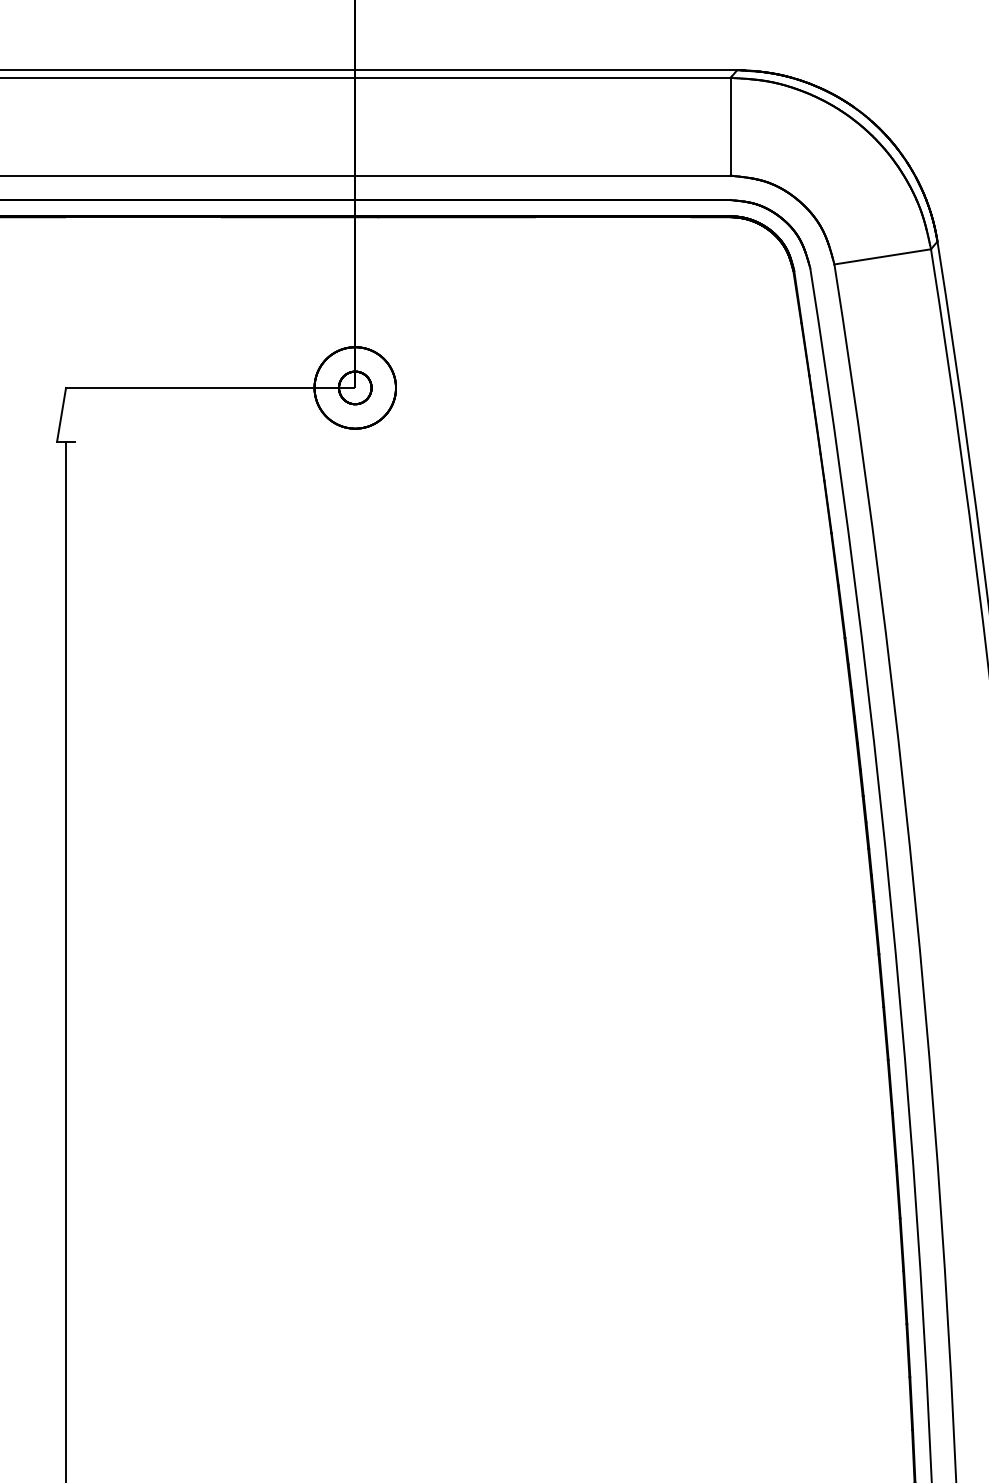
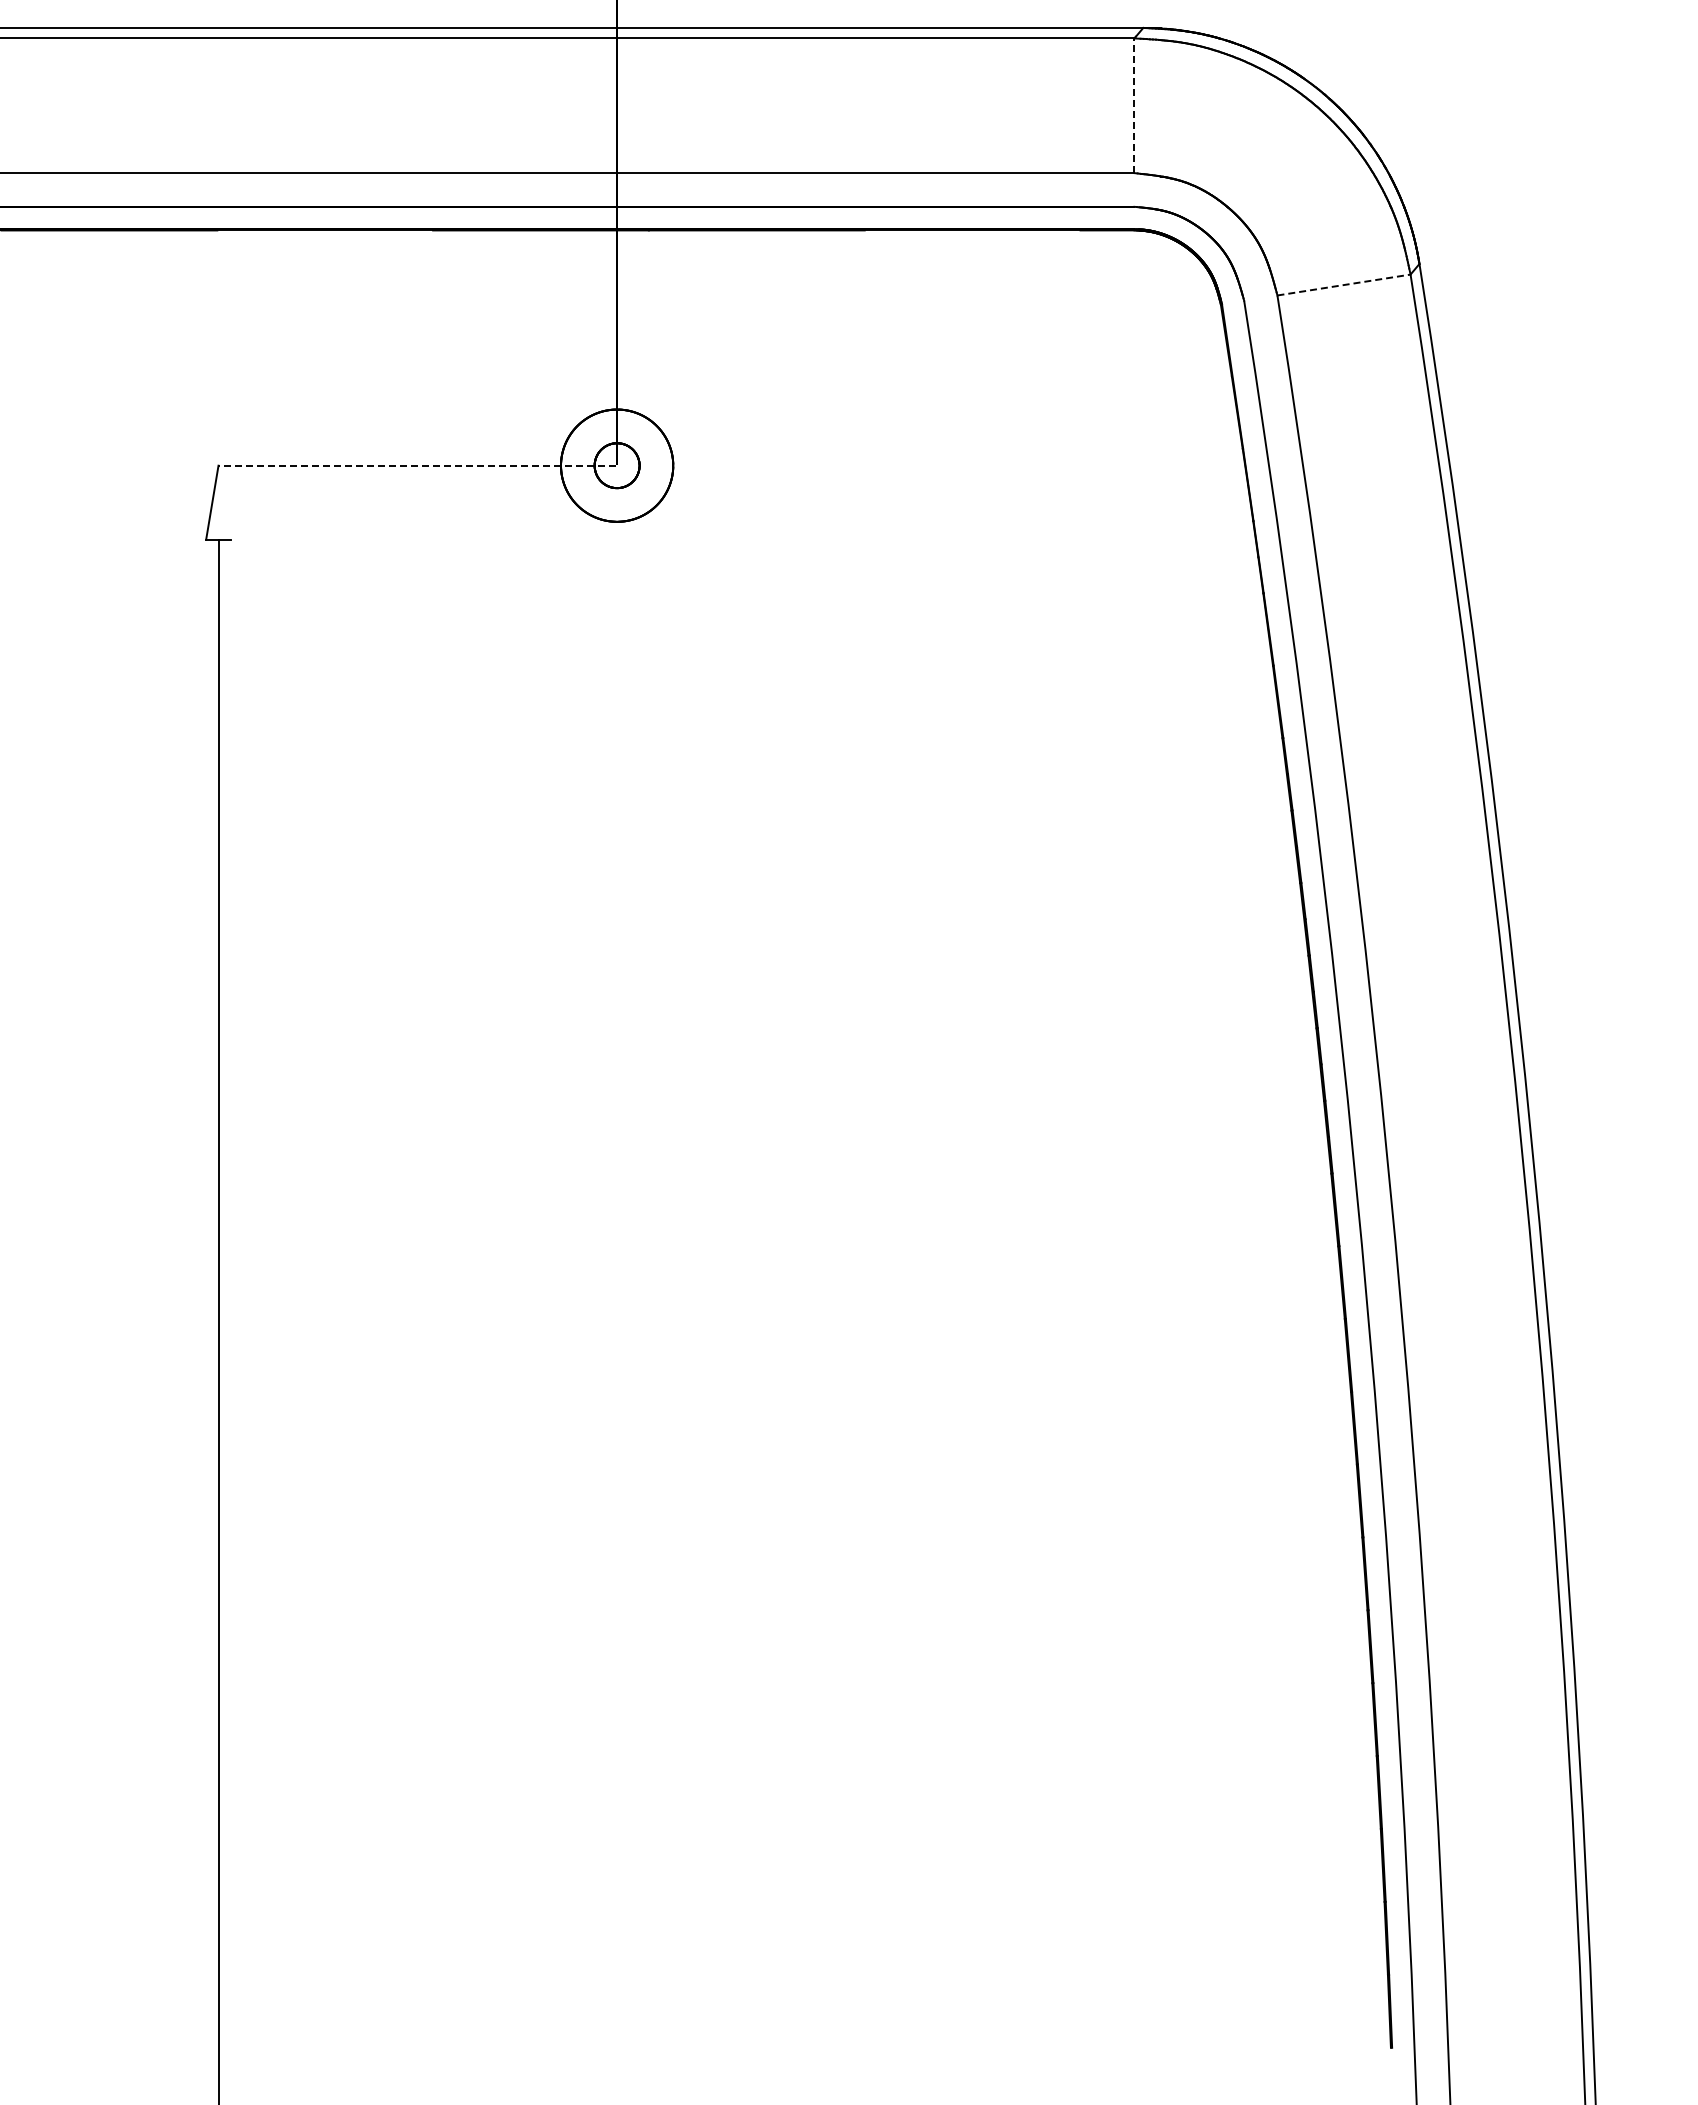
line: (730, 126) -> (1134, 105), solid -> dashed
line: (883, 256) -> (1344, 284), solid -> dashed
line: (210, 387) -> (417, 465), solid -> dashed

